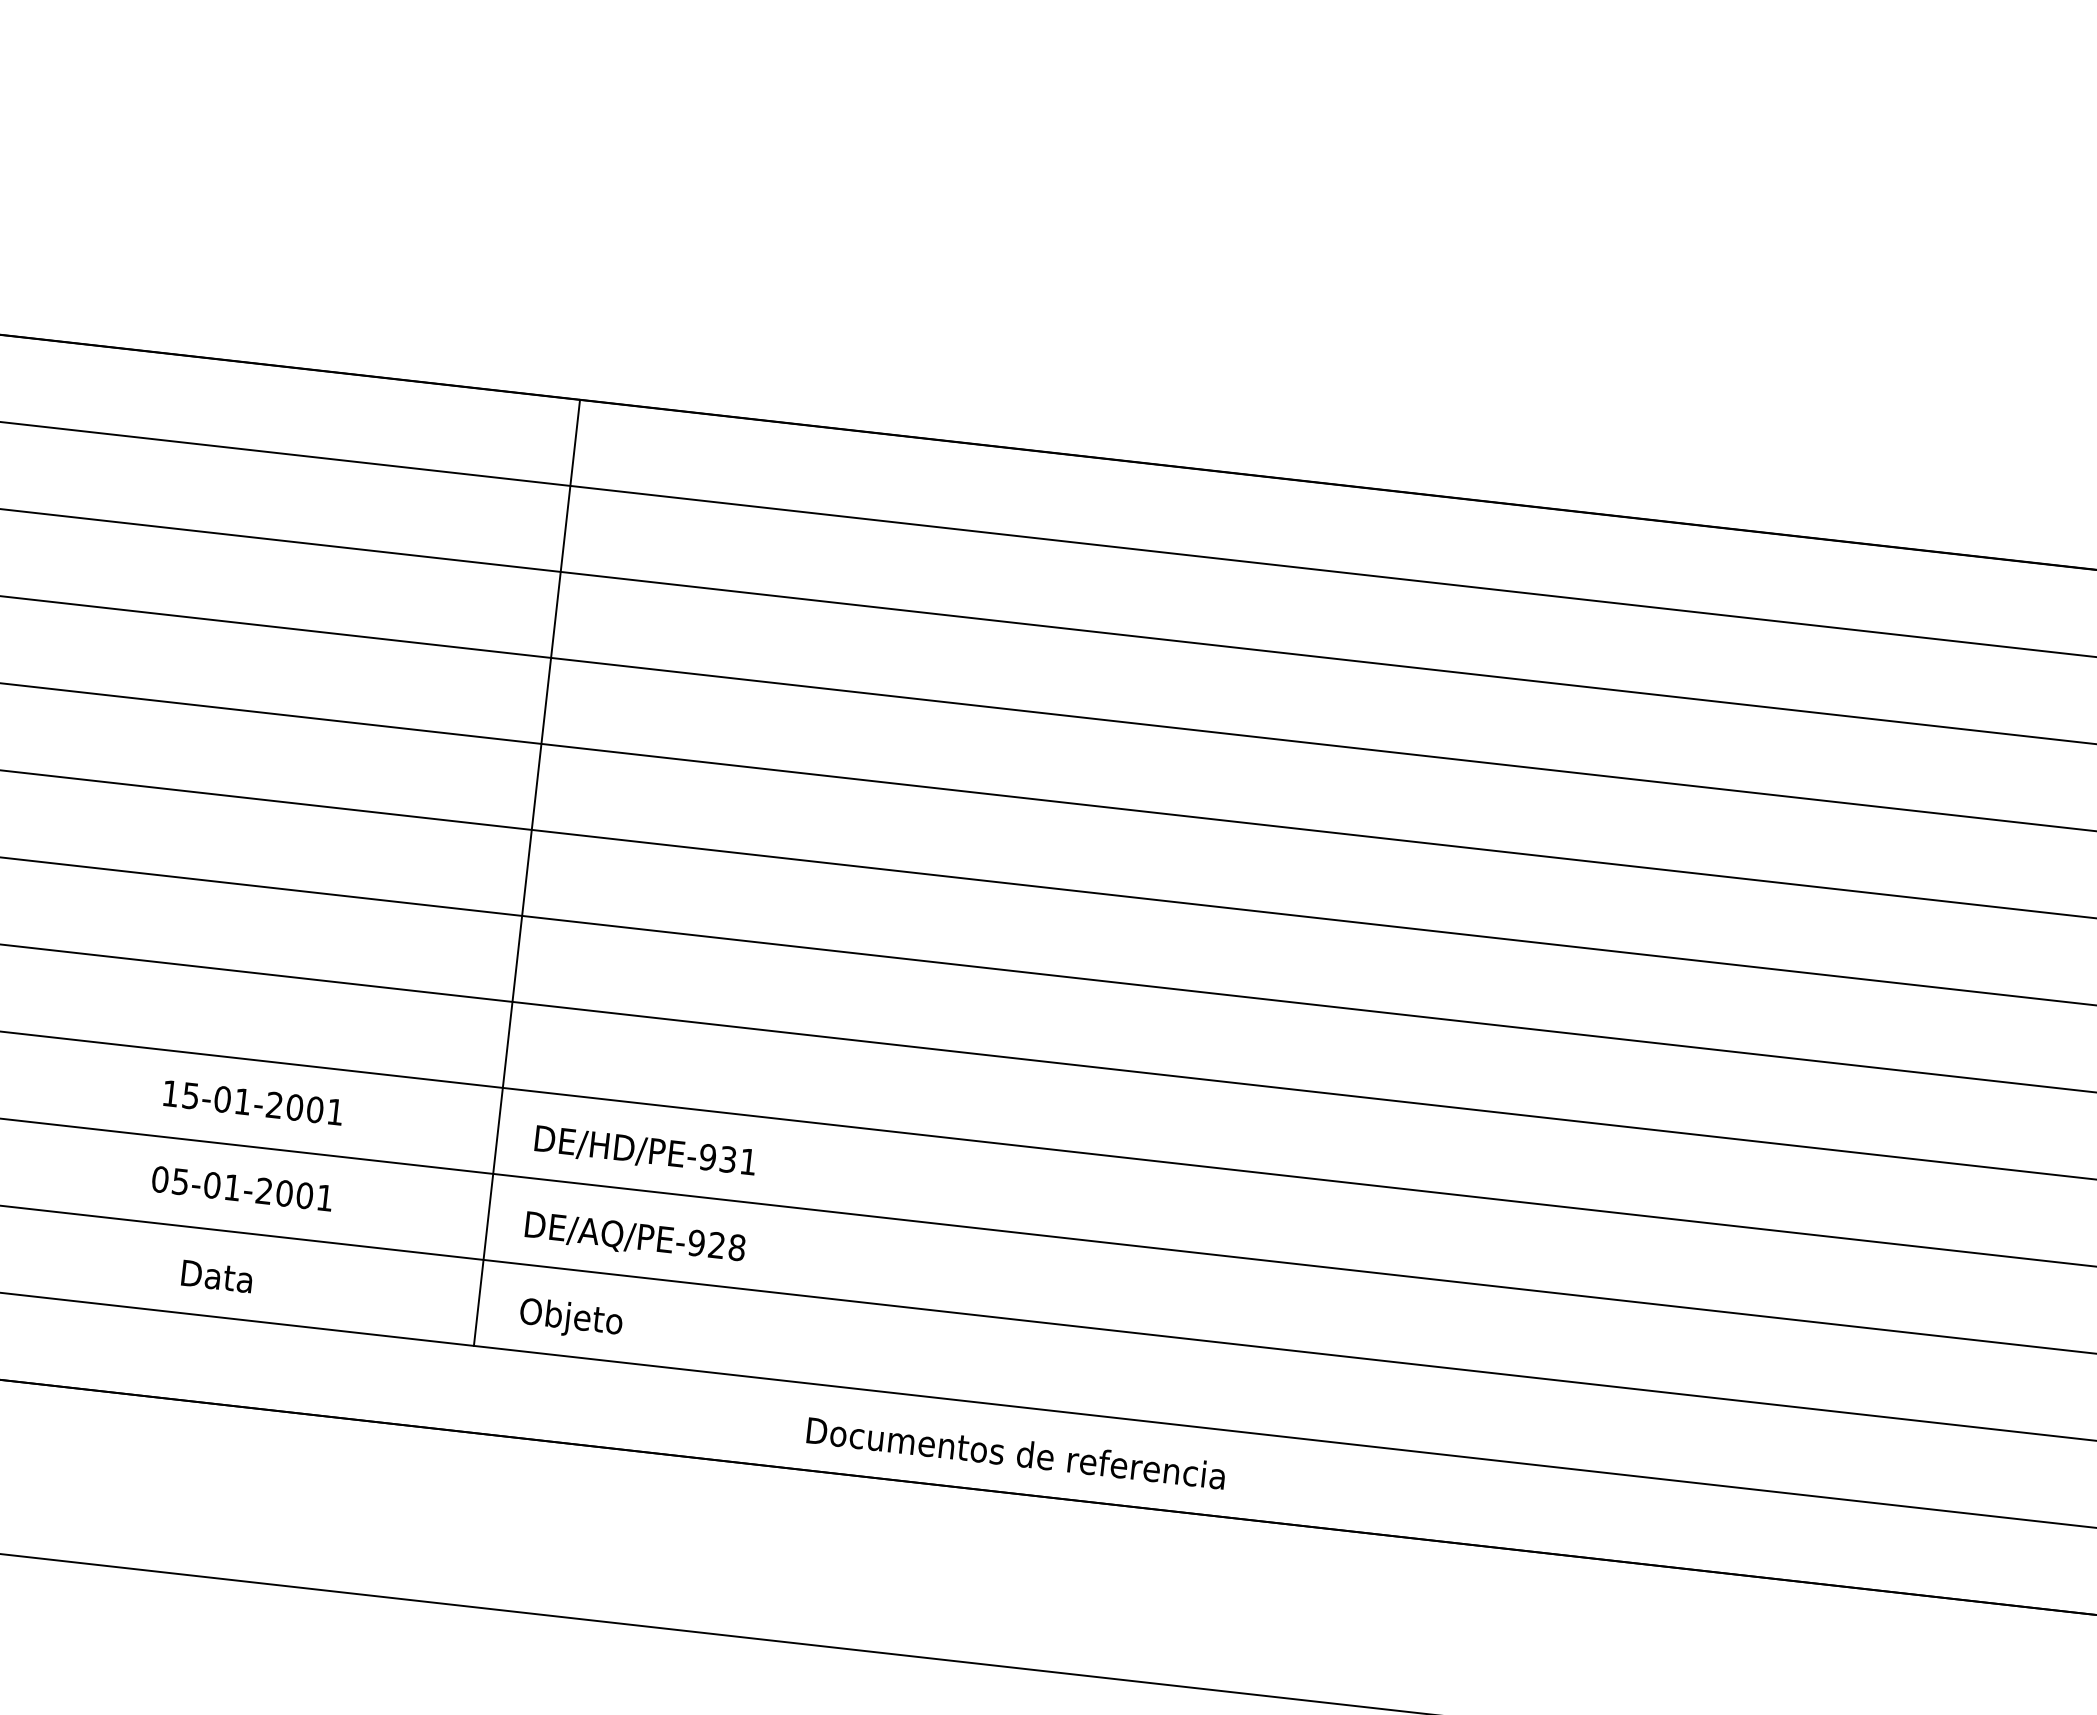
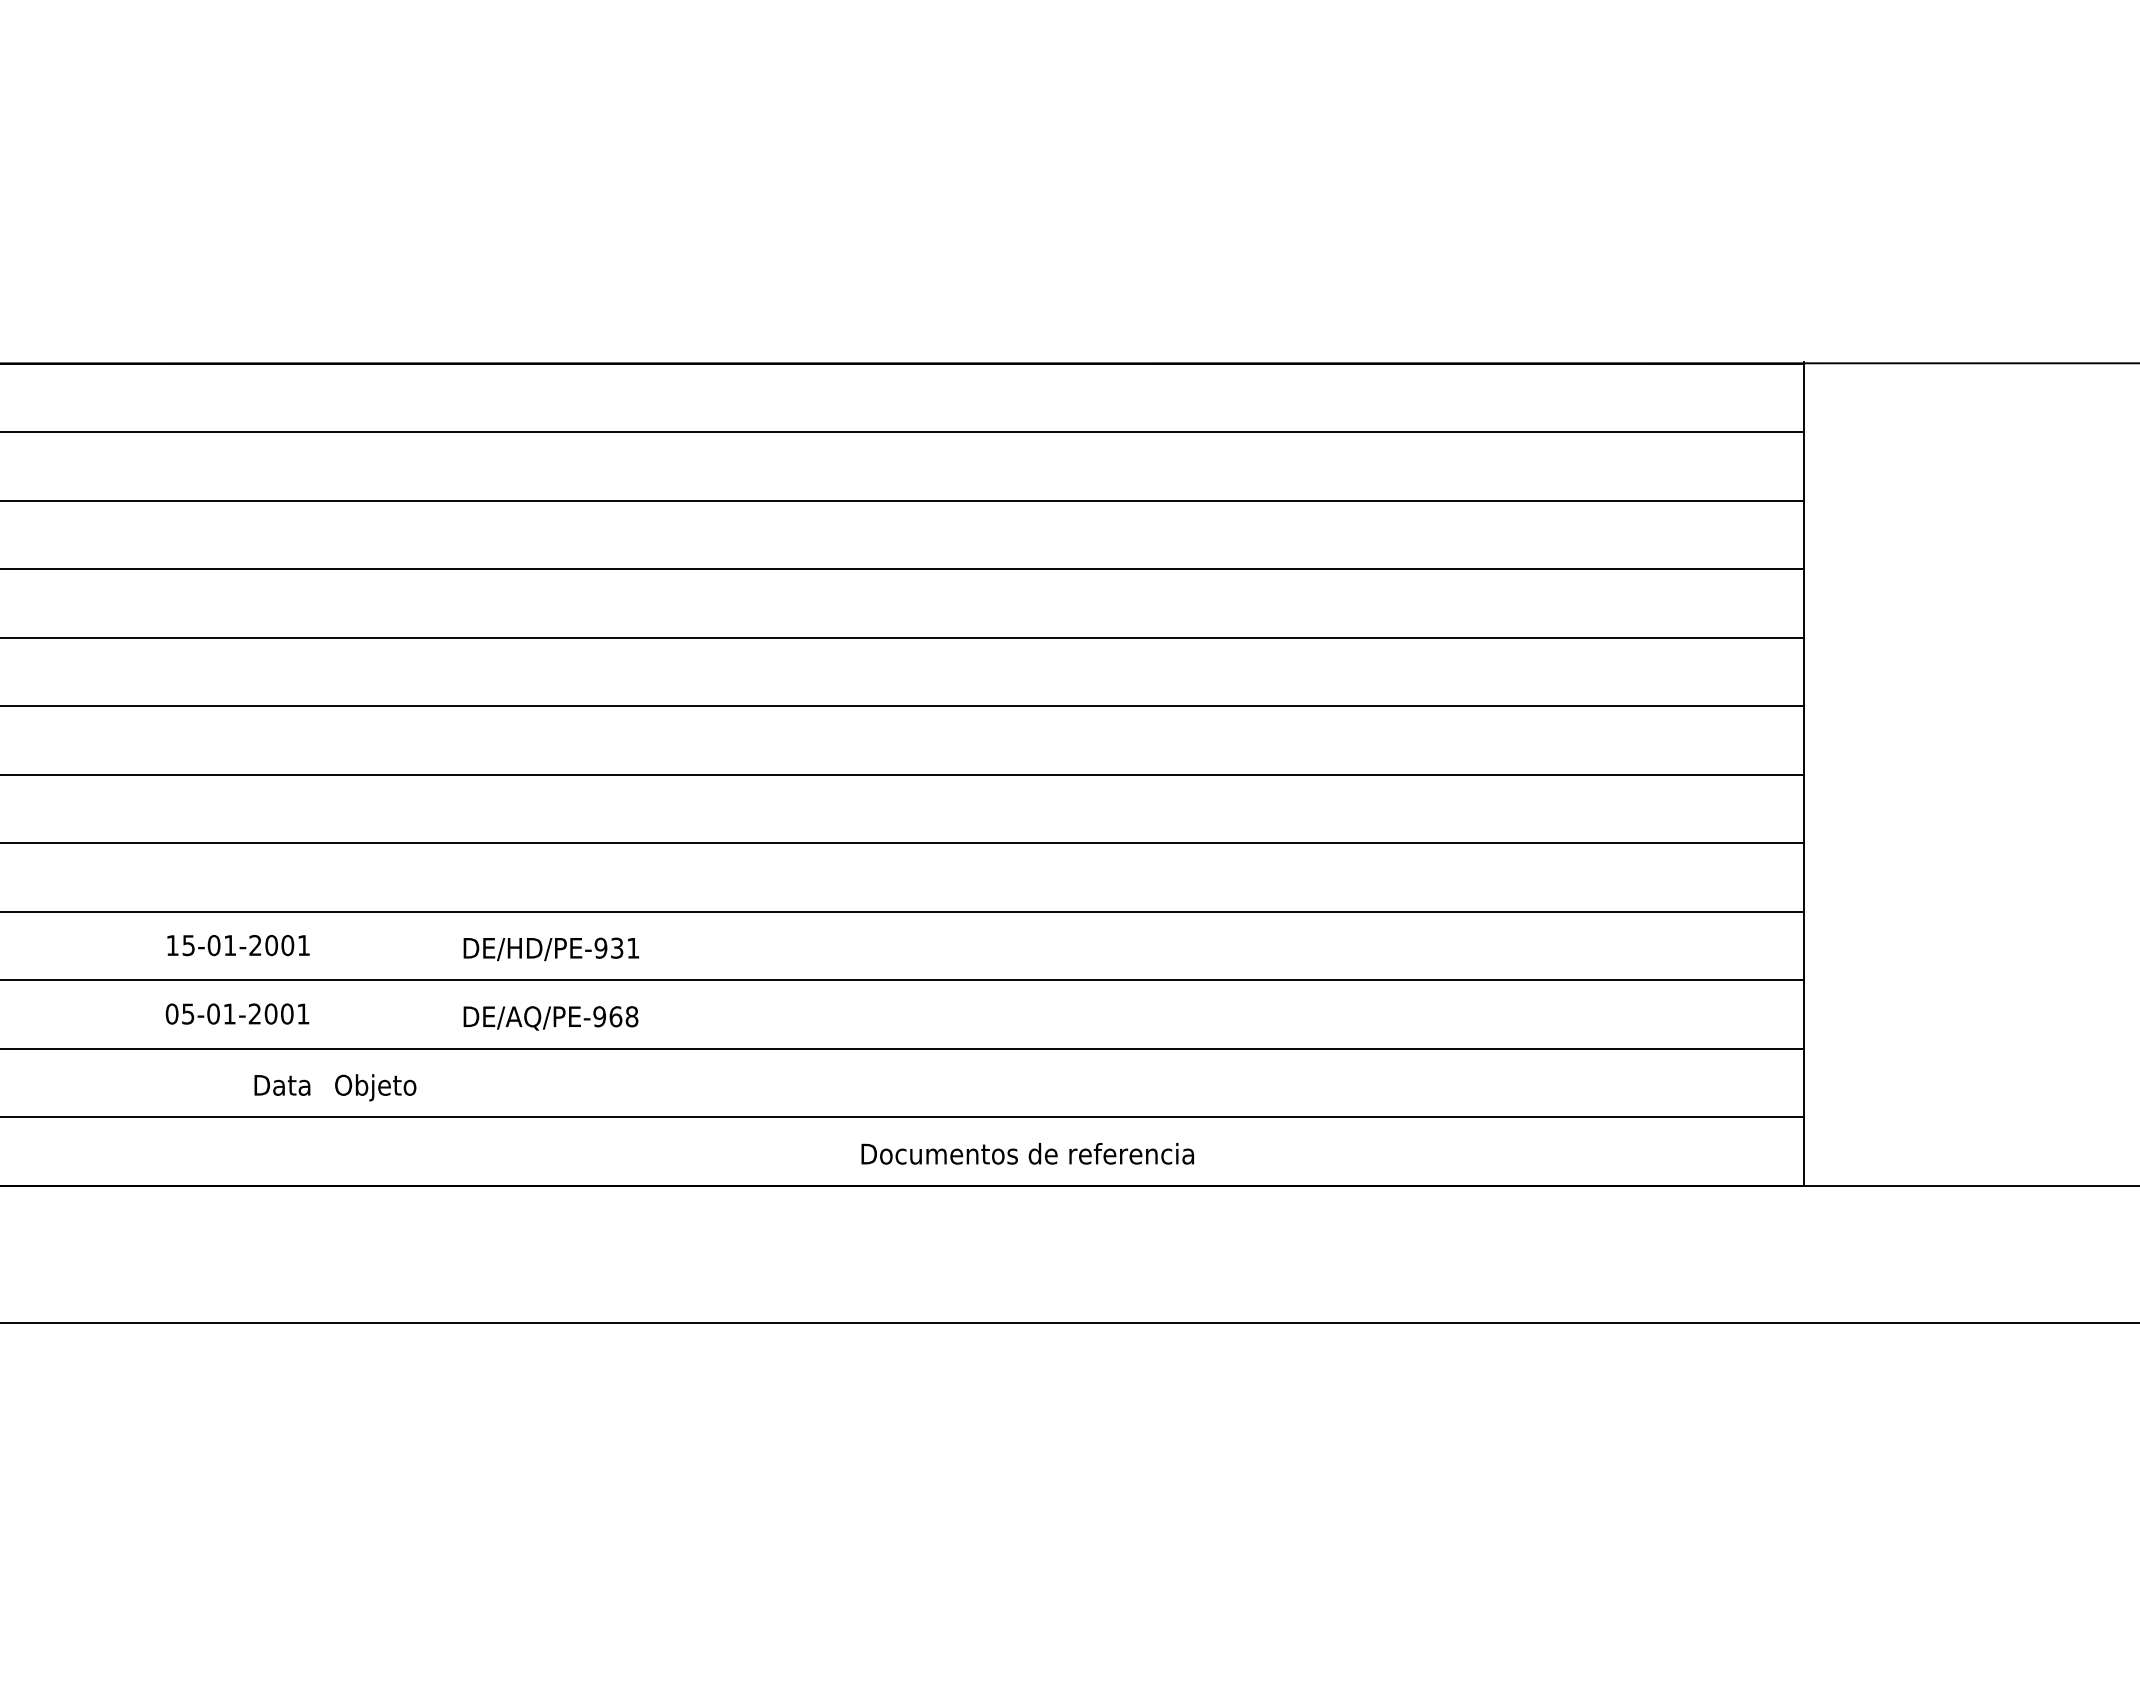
line: (526, 873) -> (433, 740), removed
text: (716, 1245) -> (615, 1016), DE/AQ/PE-928 -> DE/AQ/PE-968
text: (217, 1276) -> (282, 1085), moved
text: (570, 1318) -> (375, 1087), moved
text: (1015, 1452) -> (1027, 1153), moved

